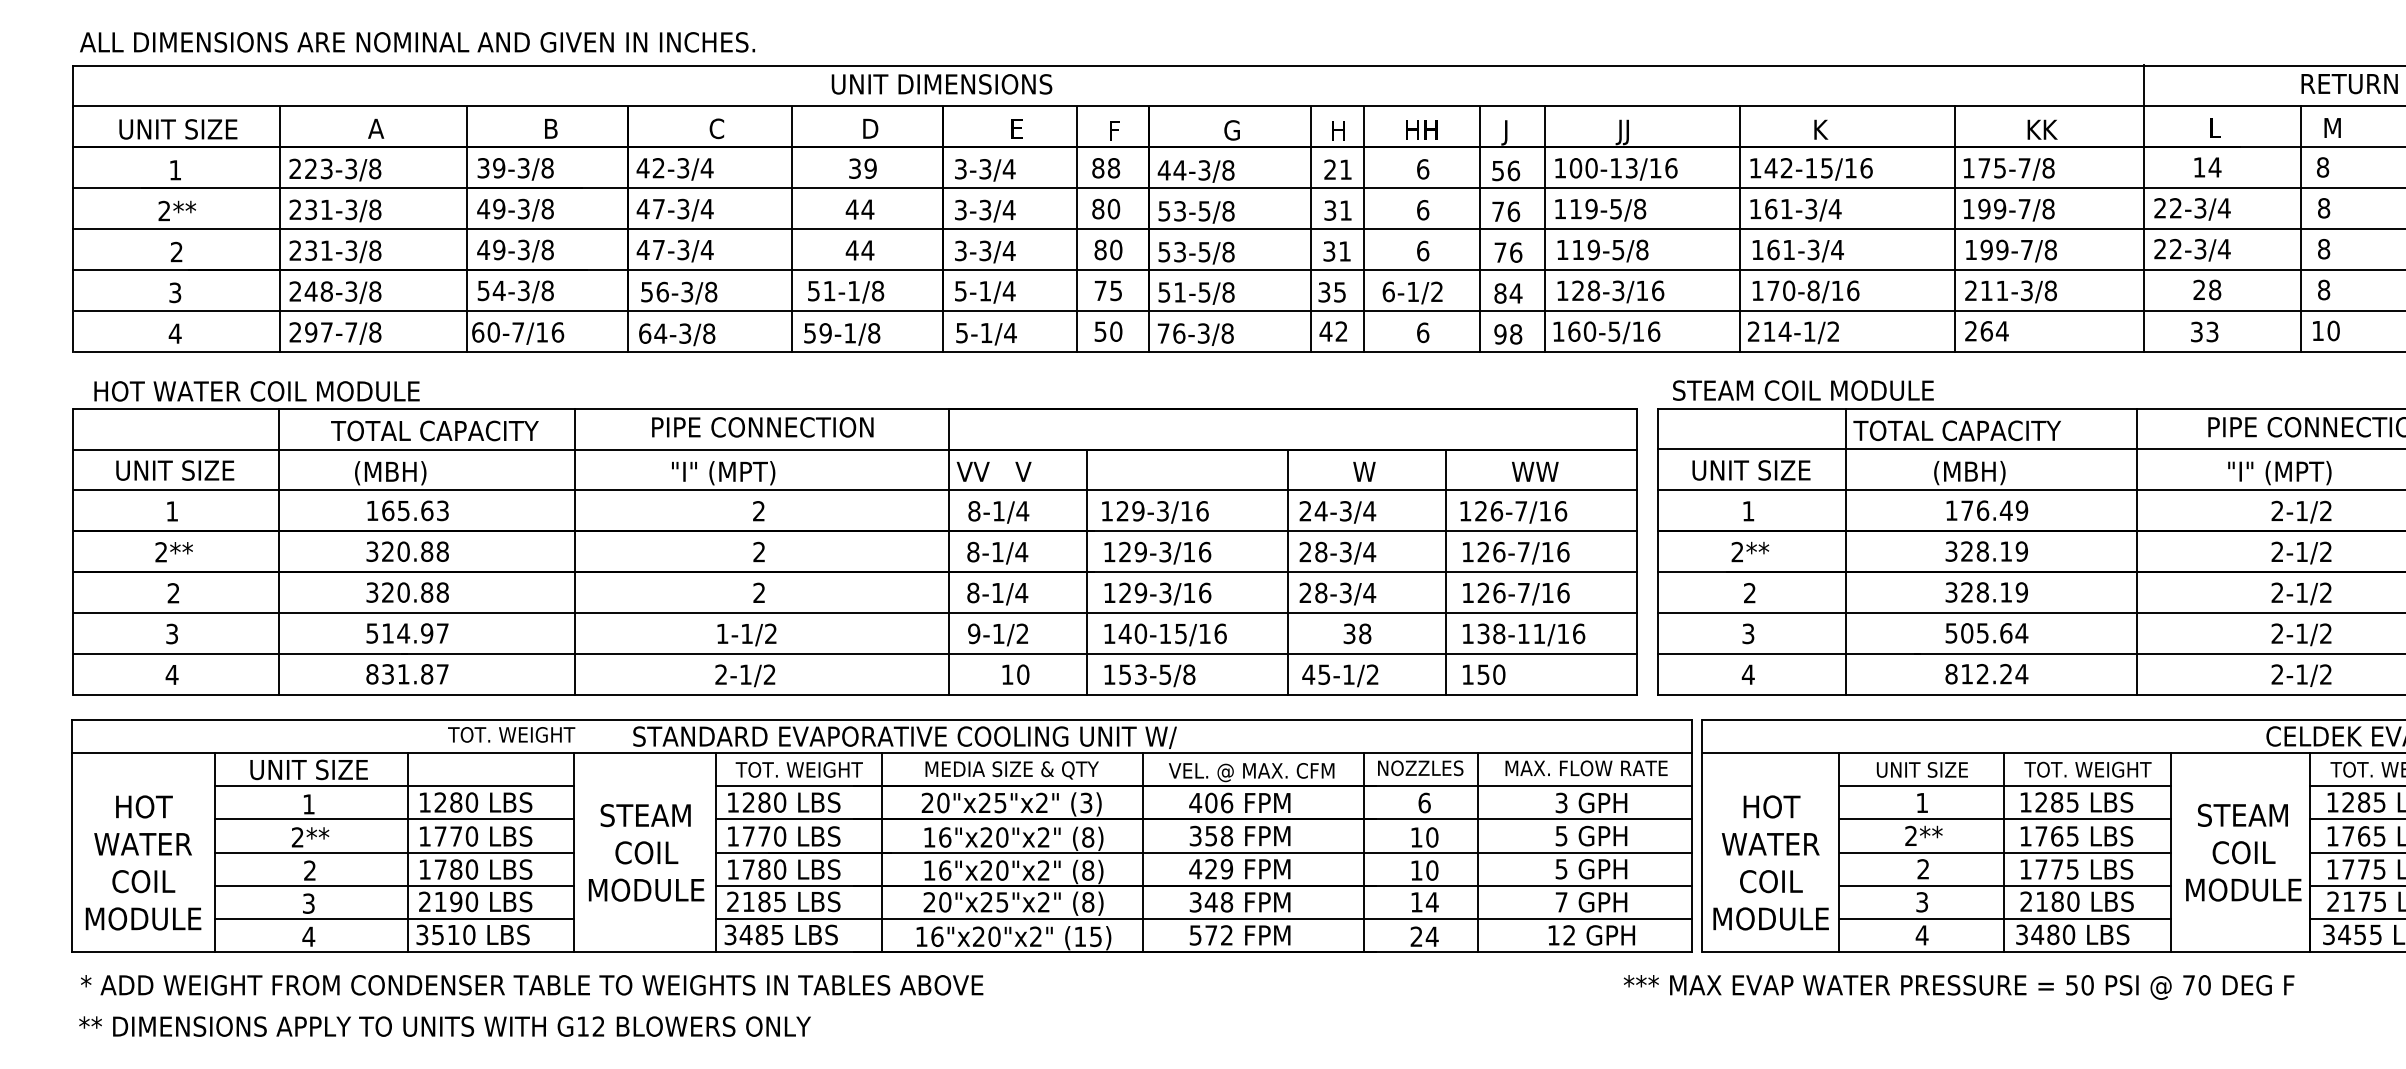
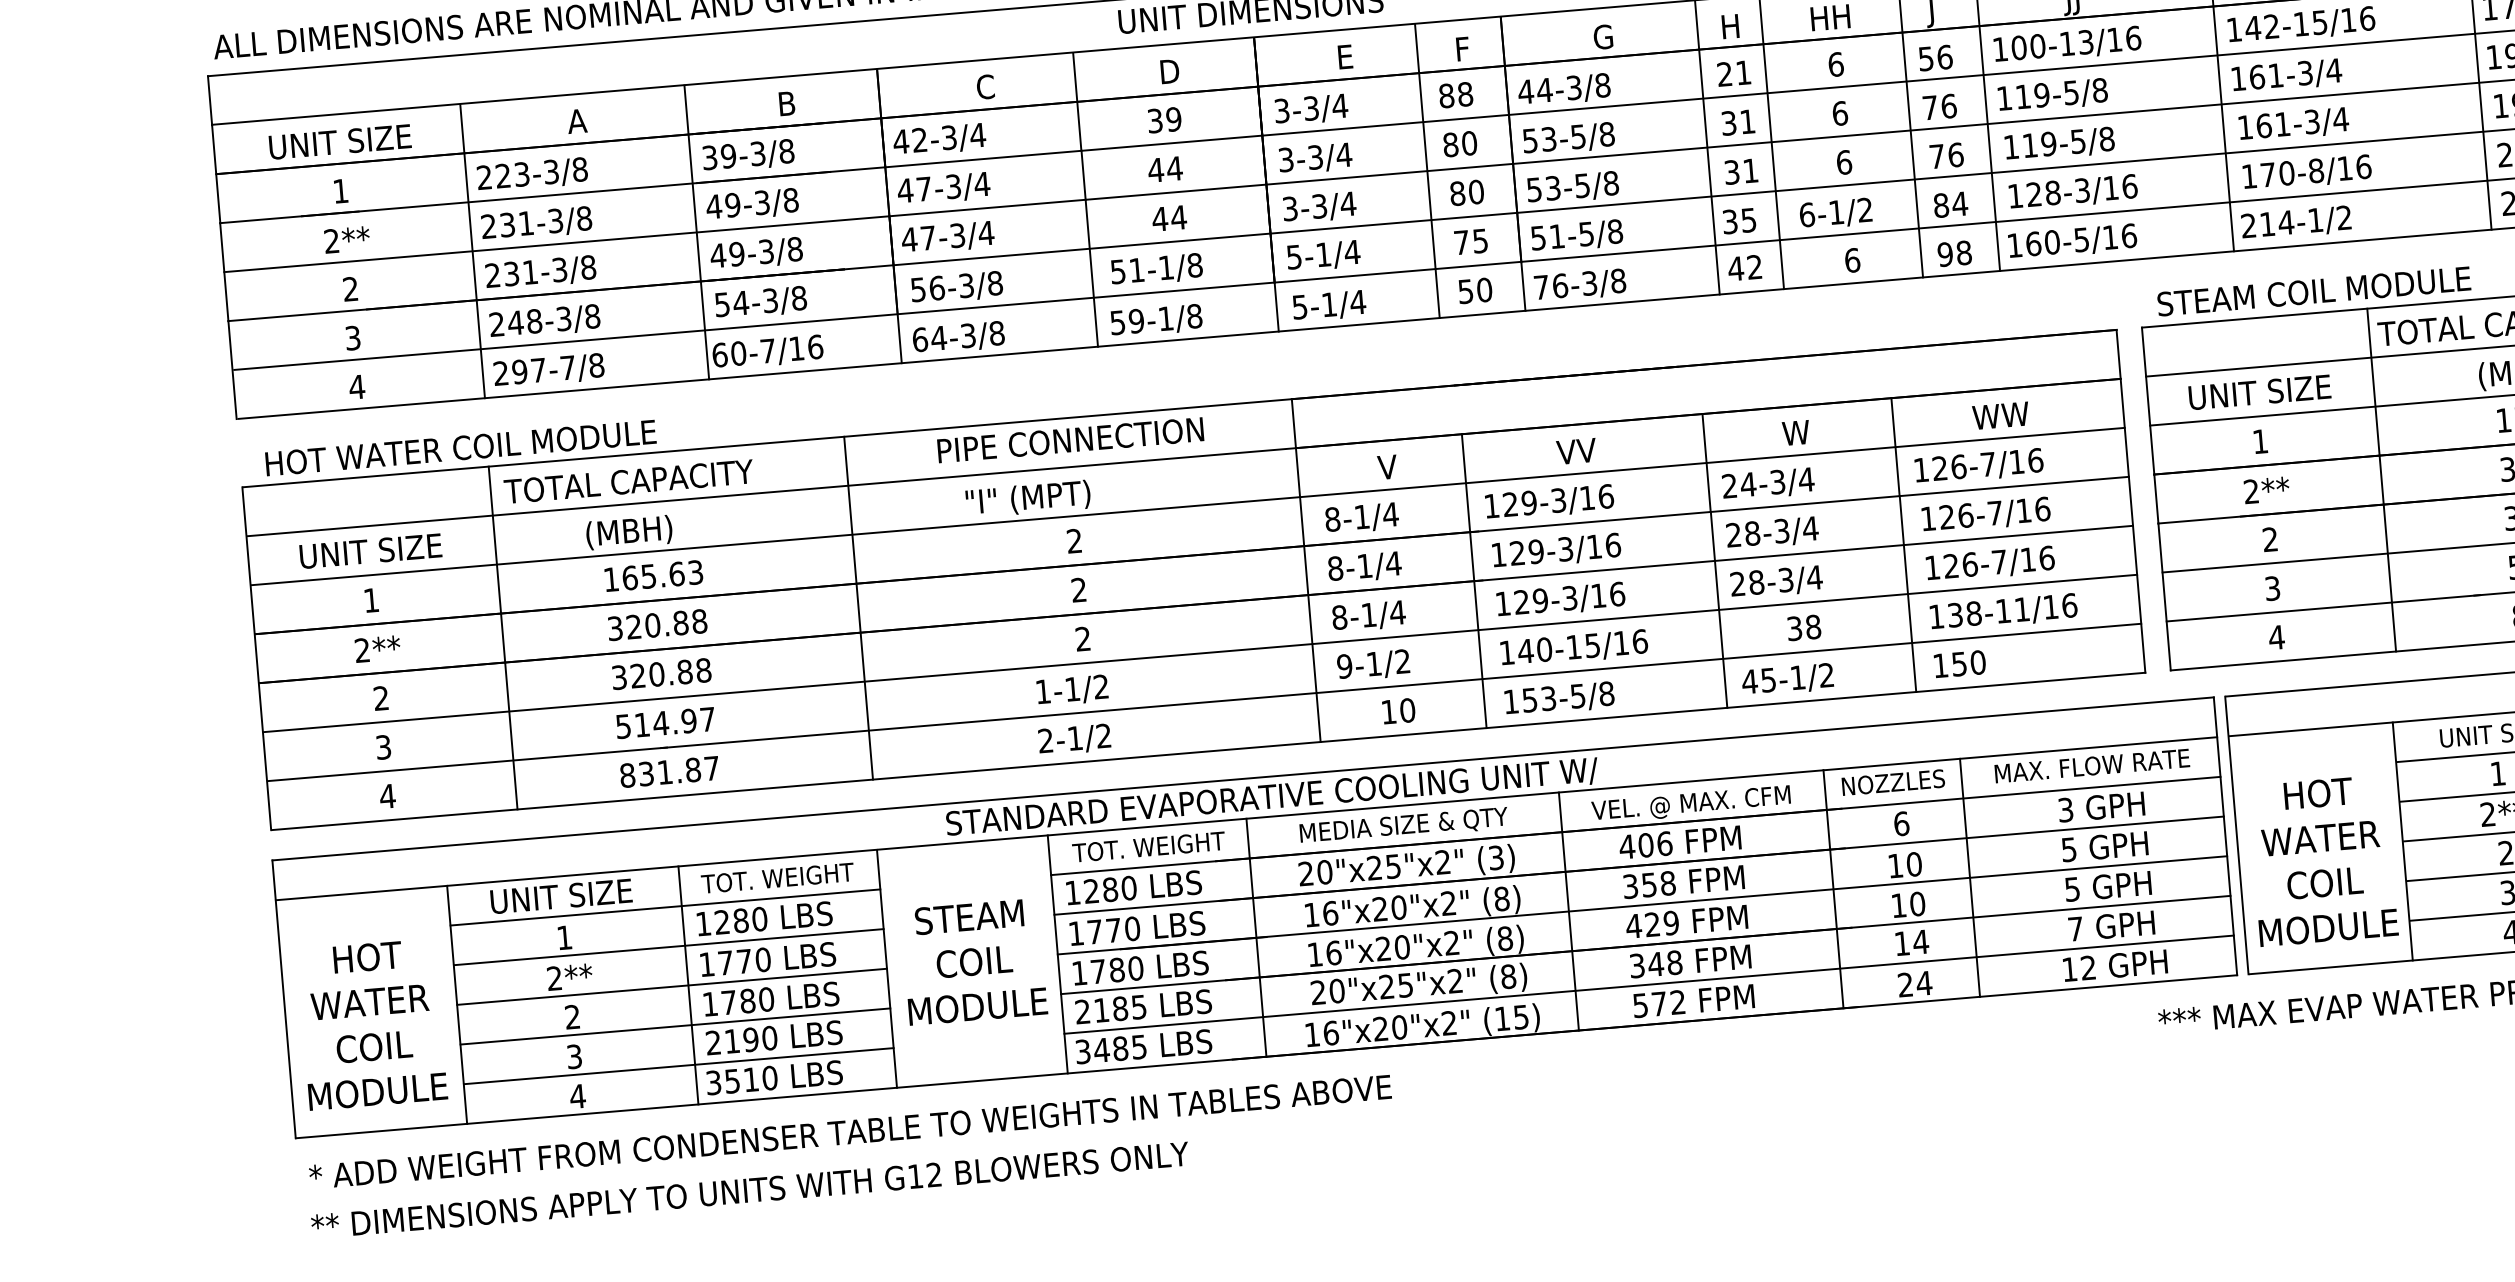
text: (434, 430) -> (628, 481), moved
text: (972, 471) -> (1575, 451), moved
text: (511, 734) -> (777, 877), moved

